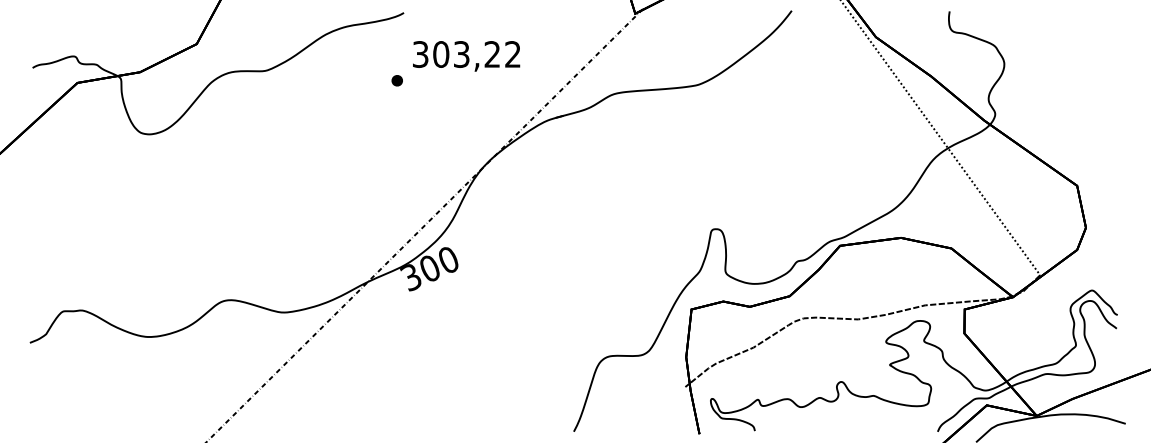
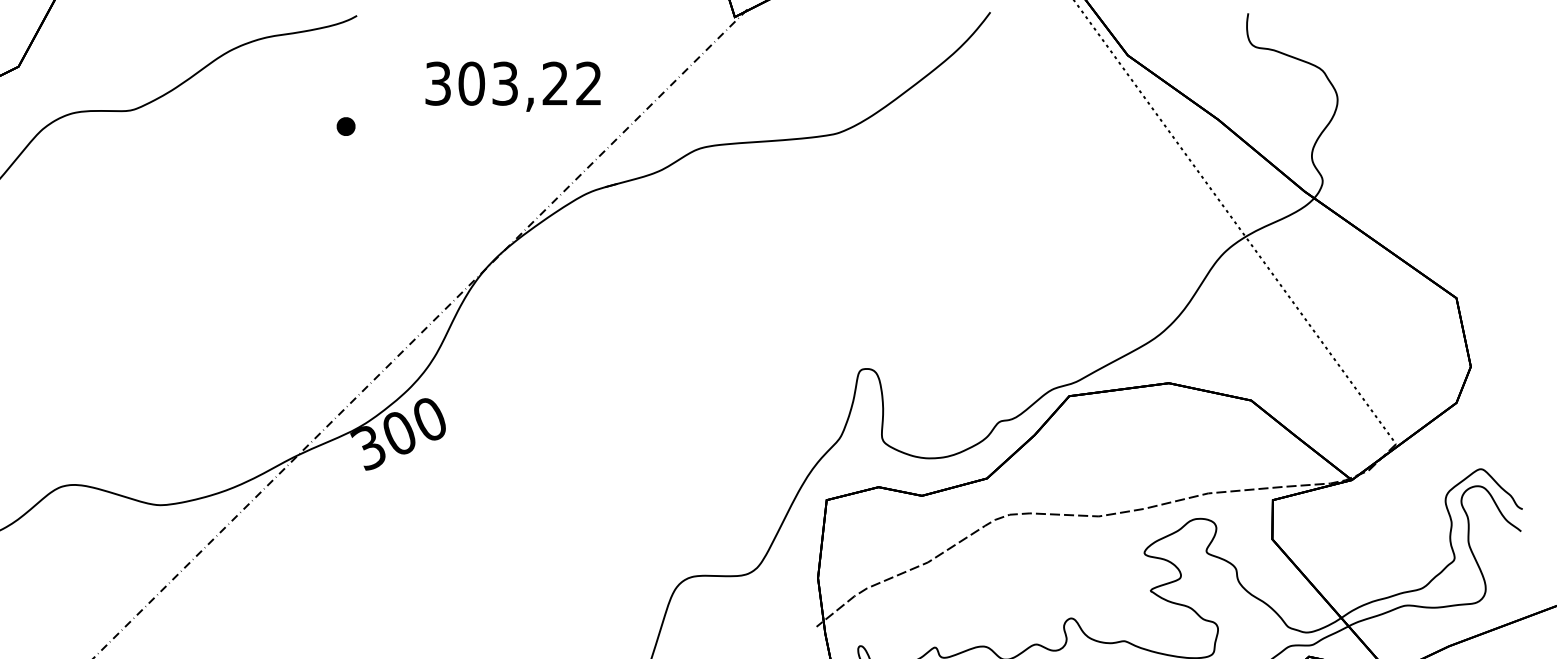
text: (466, 56) -> (513, 86), moved

